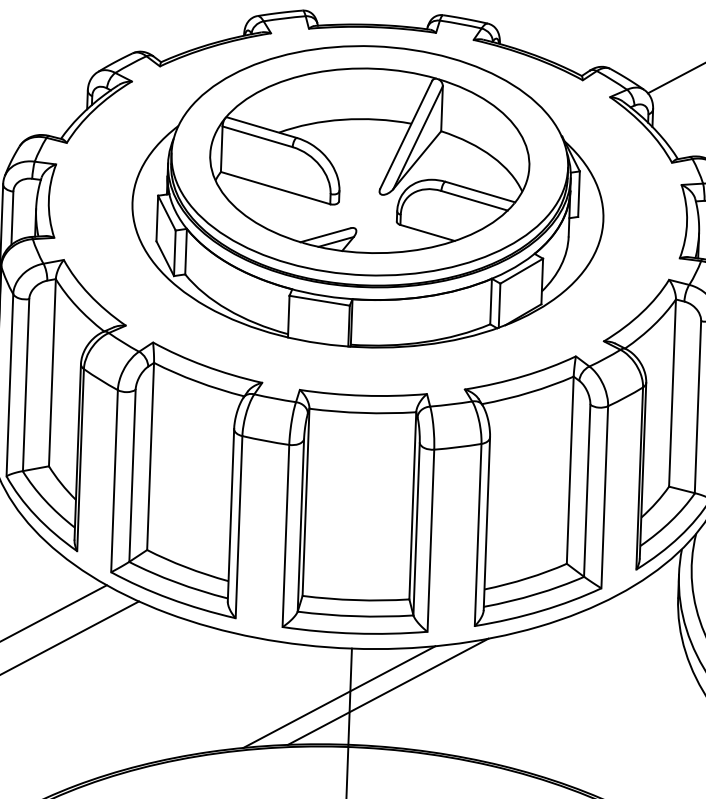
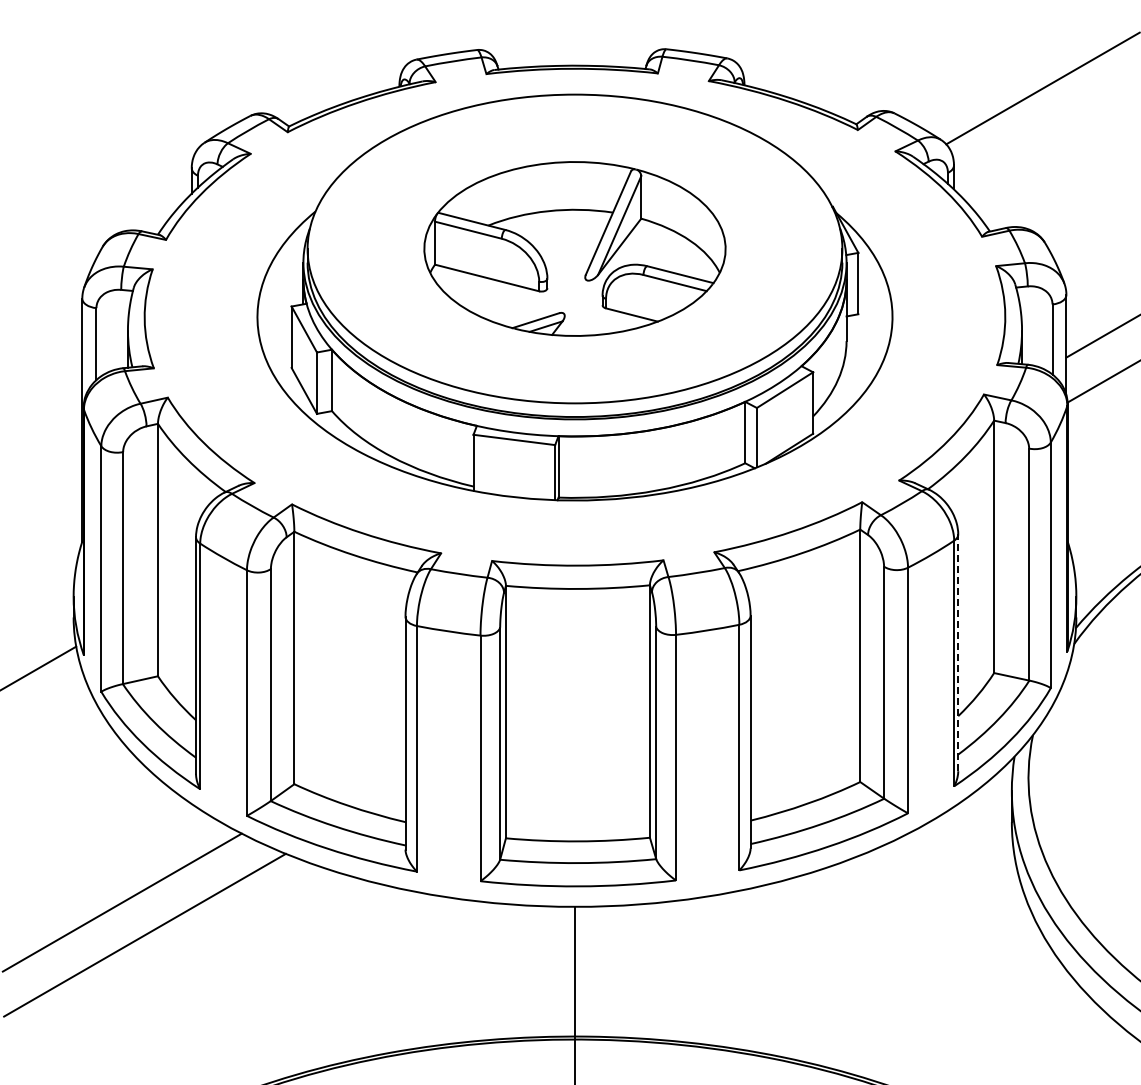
part: (369, 160) -> (574, 248), size x0.7
line: (643, 470) -> (958, 652), solid -> dashed
line: (387, 691) -> (625, 962), removed
line: (339, 696) -> (560, 972), removed

